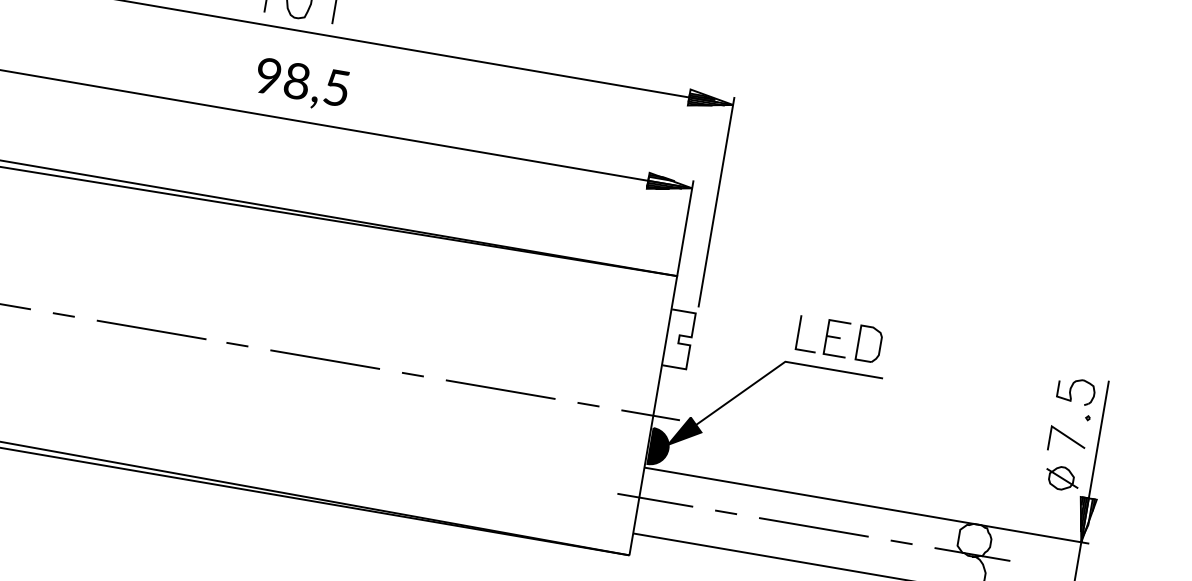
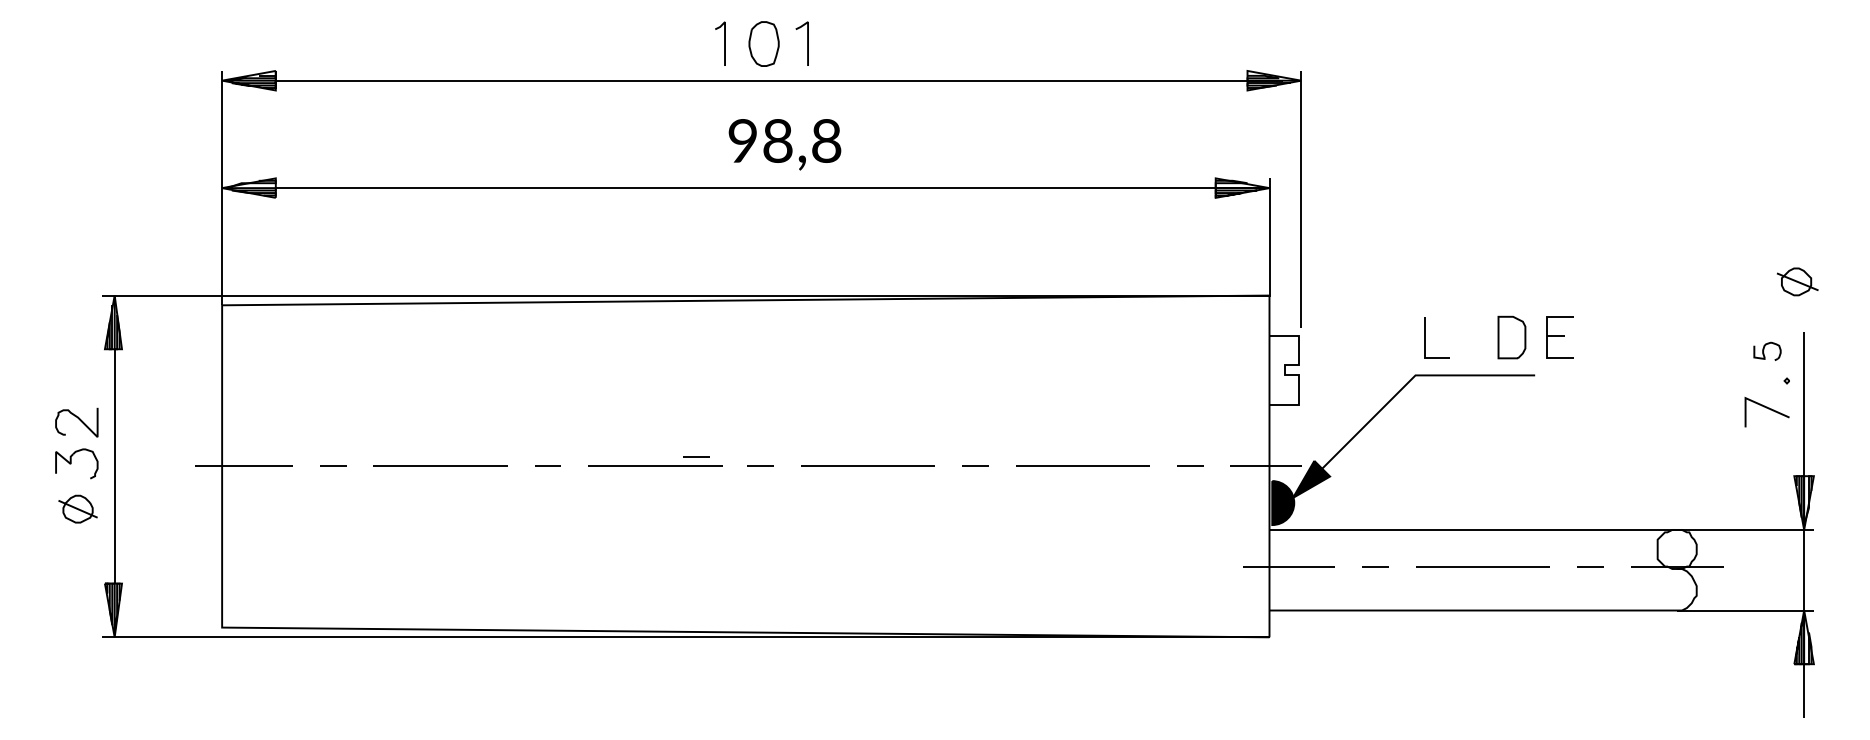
text: (336, 88) -> (826, 141), 98,5 -> 98,8
line: (186, 327) -> (696, 456), added
part: (836, 338) -> (1559, 337), moved
part: (1076, 391) -> (1767, 351), size x0.6
part: (1062, 478) -> (1797, 281), moved

